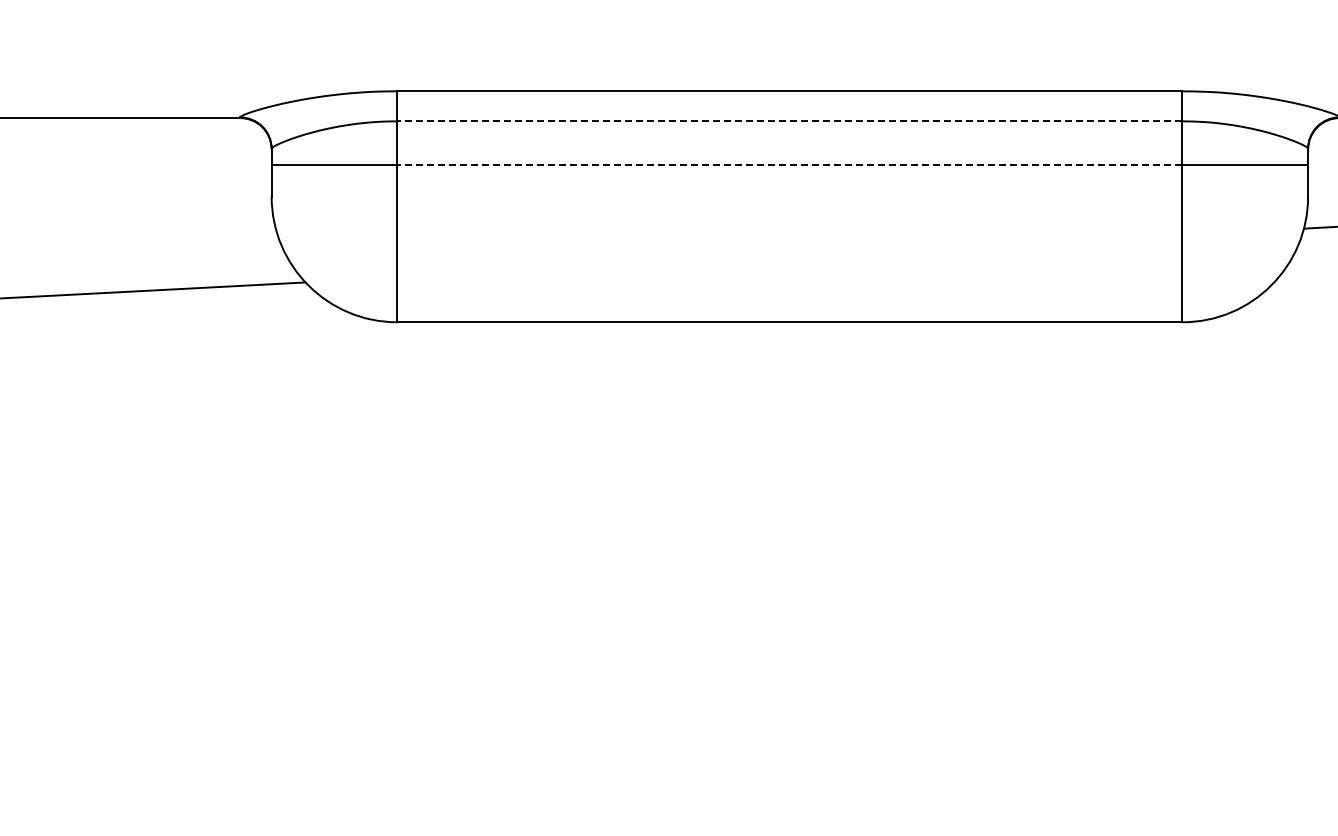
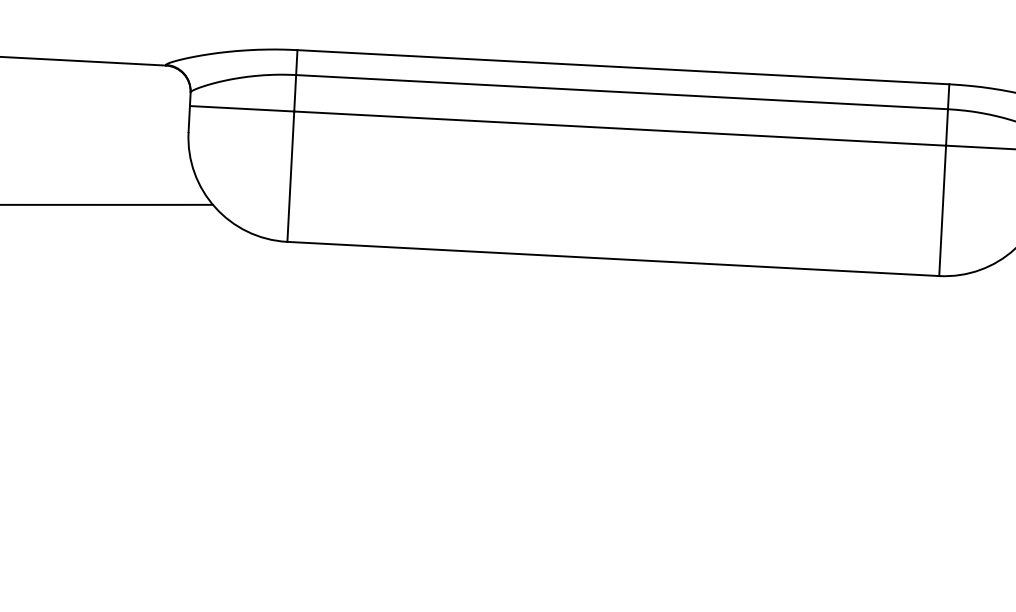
line: (789, 121) -> (621, 92), dashed -> solid
line: (789, 165) -> (619, 128), dashed -> solid

